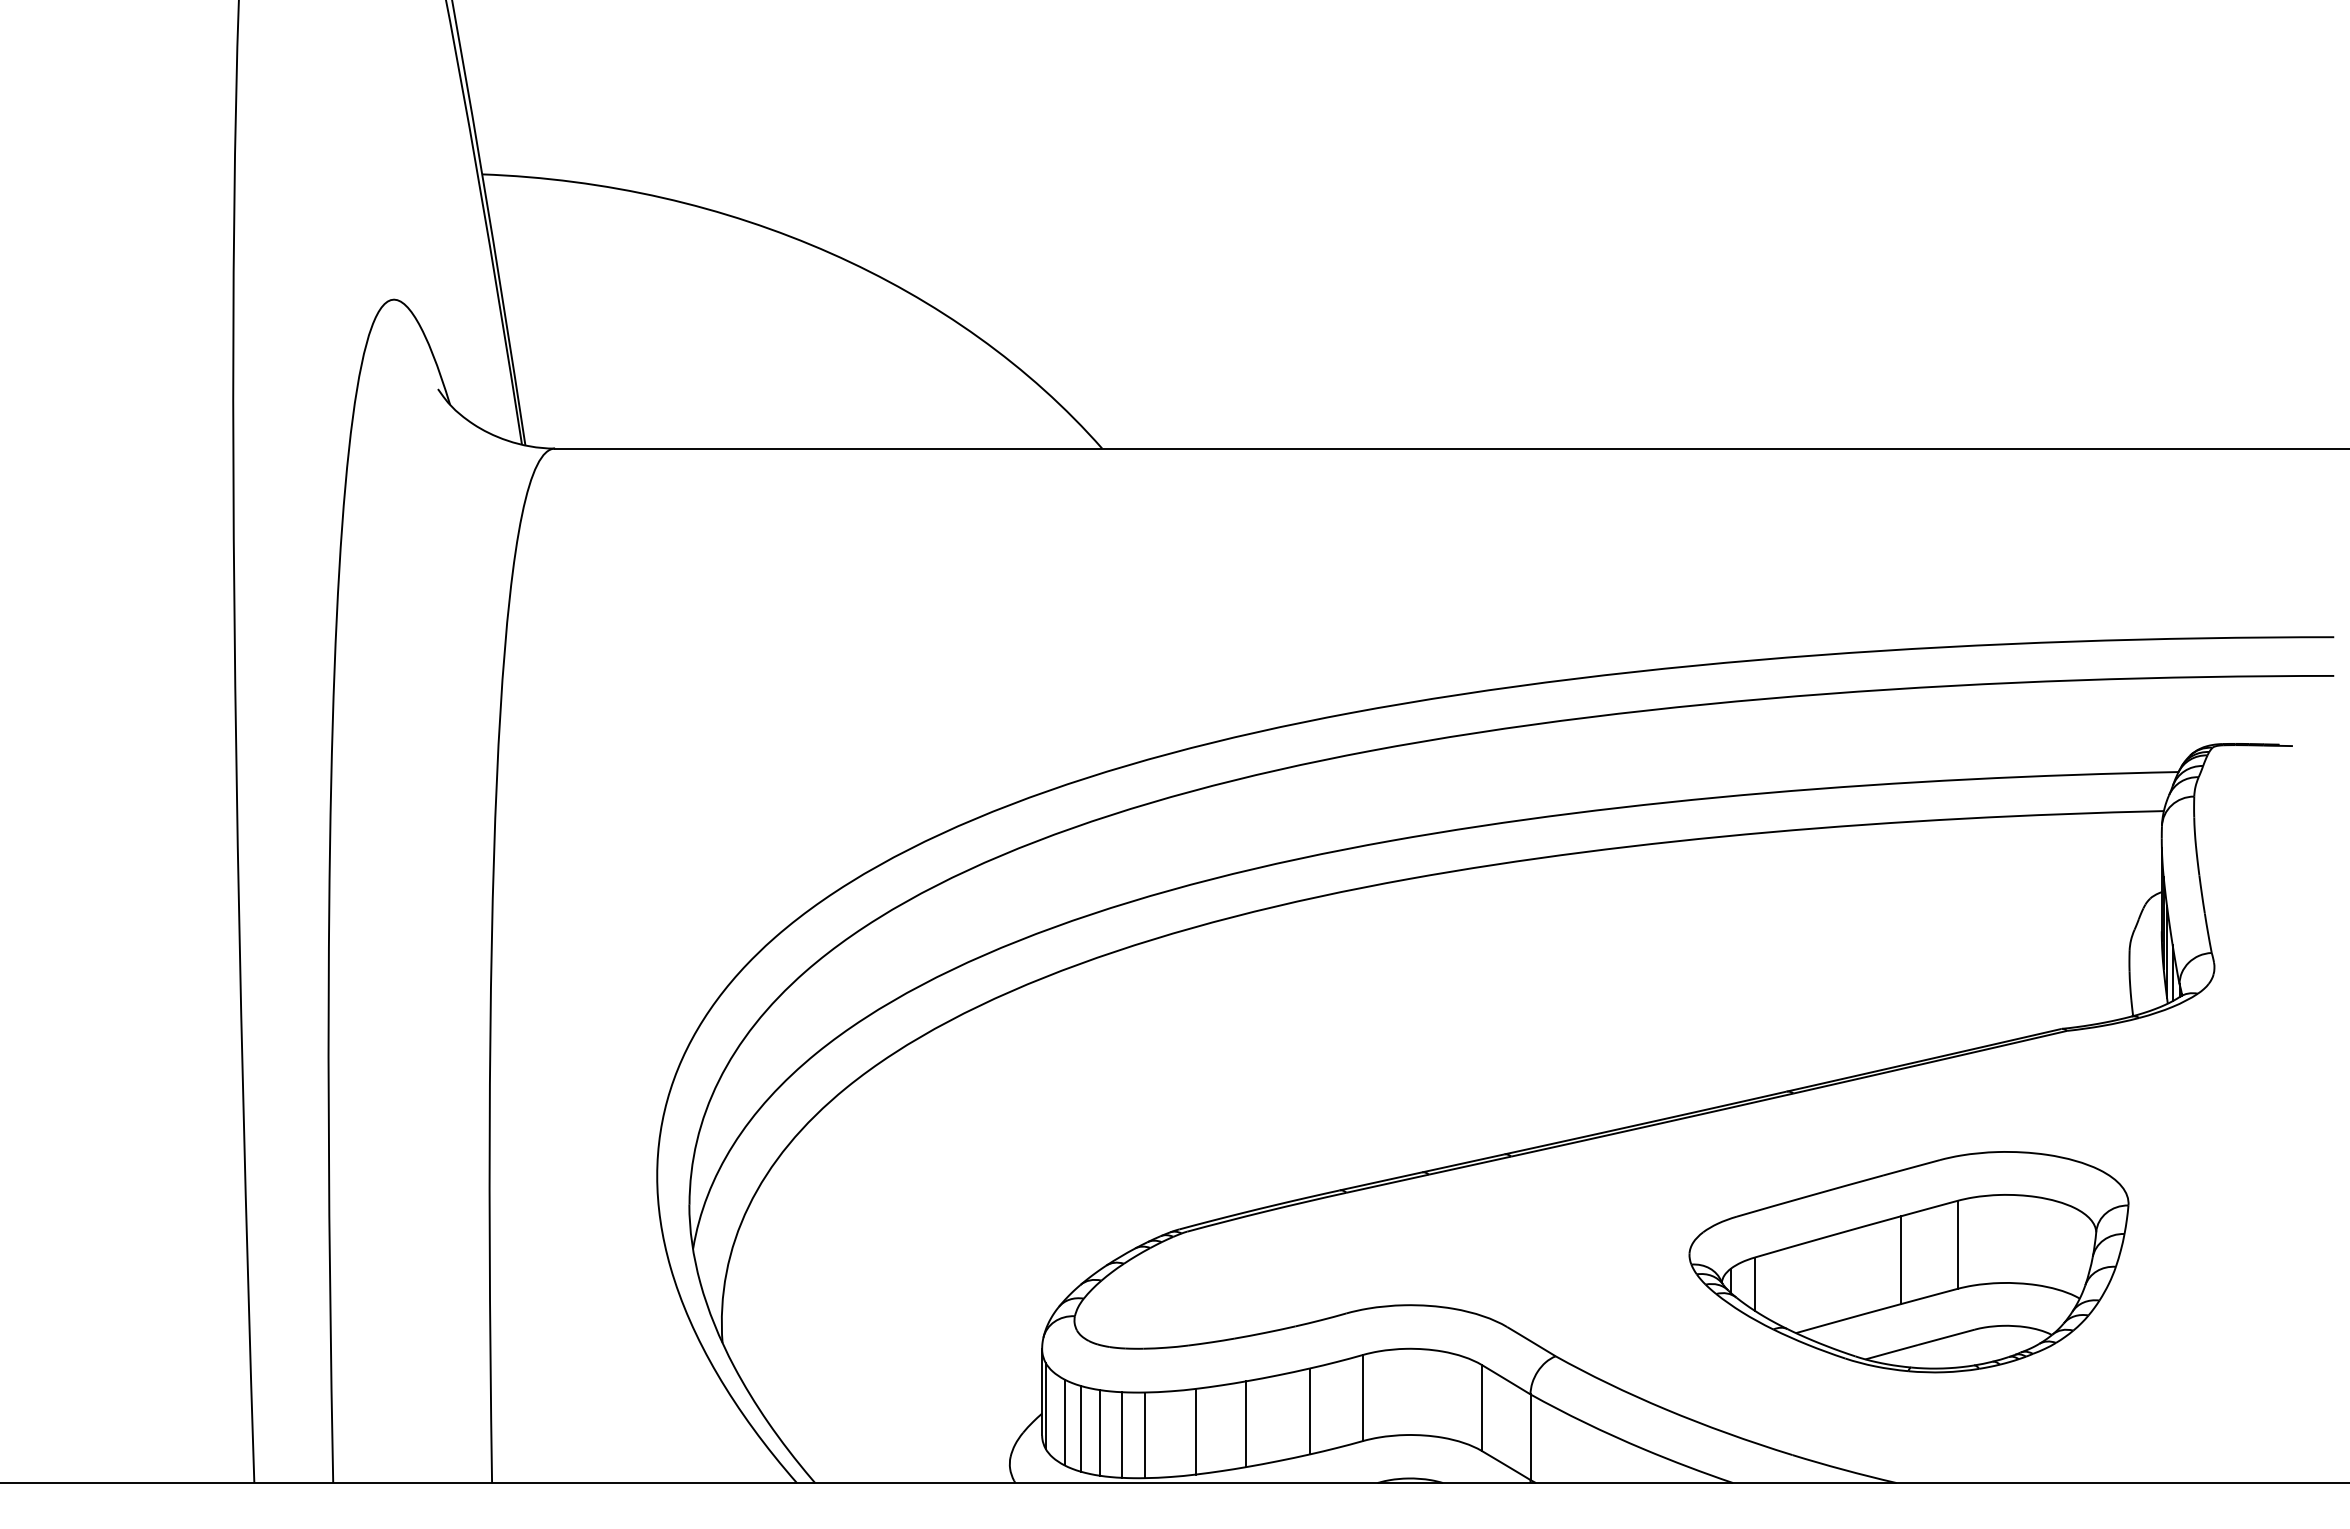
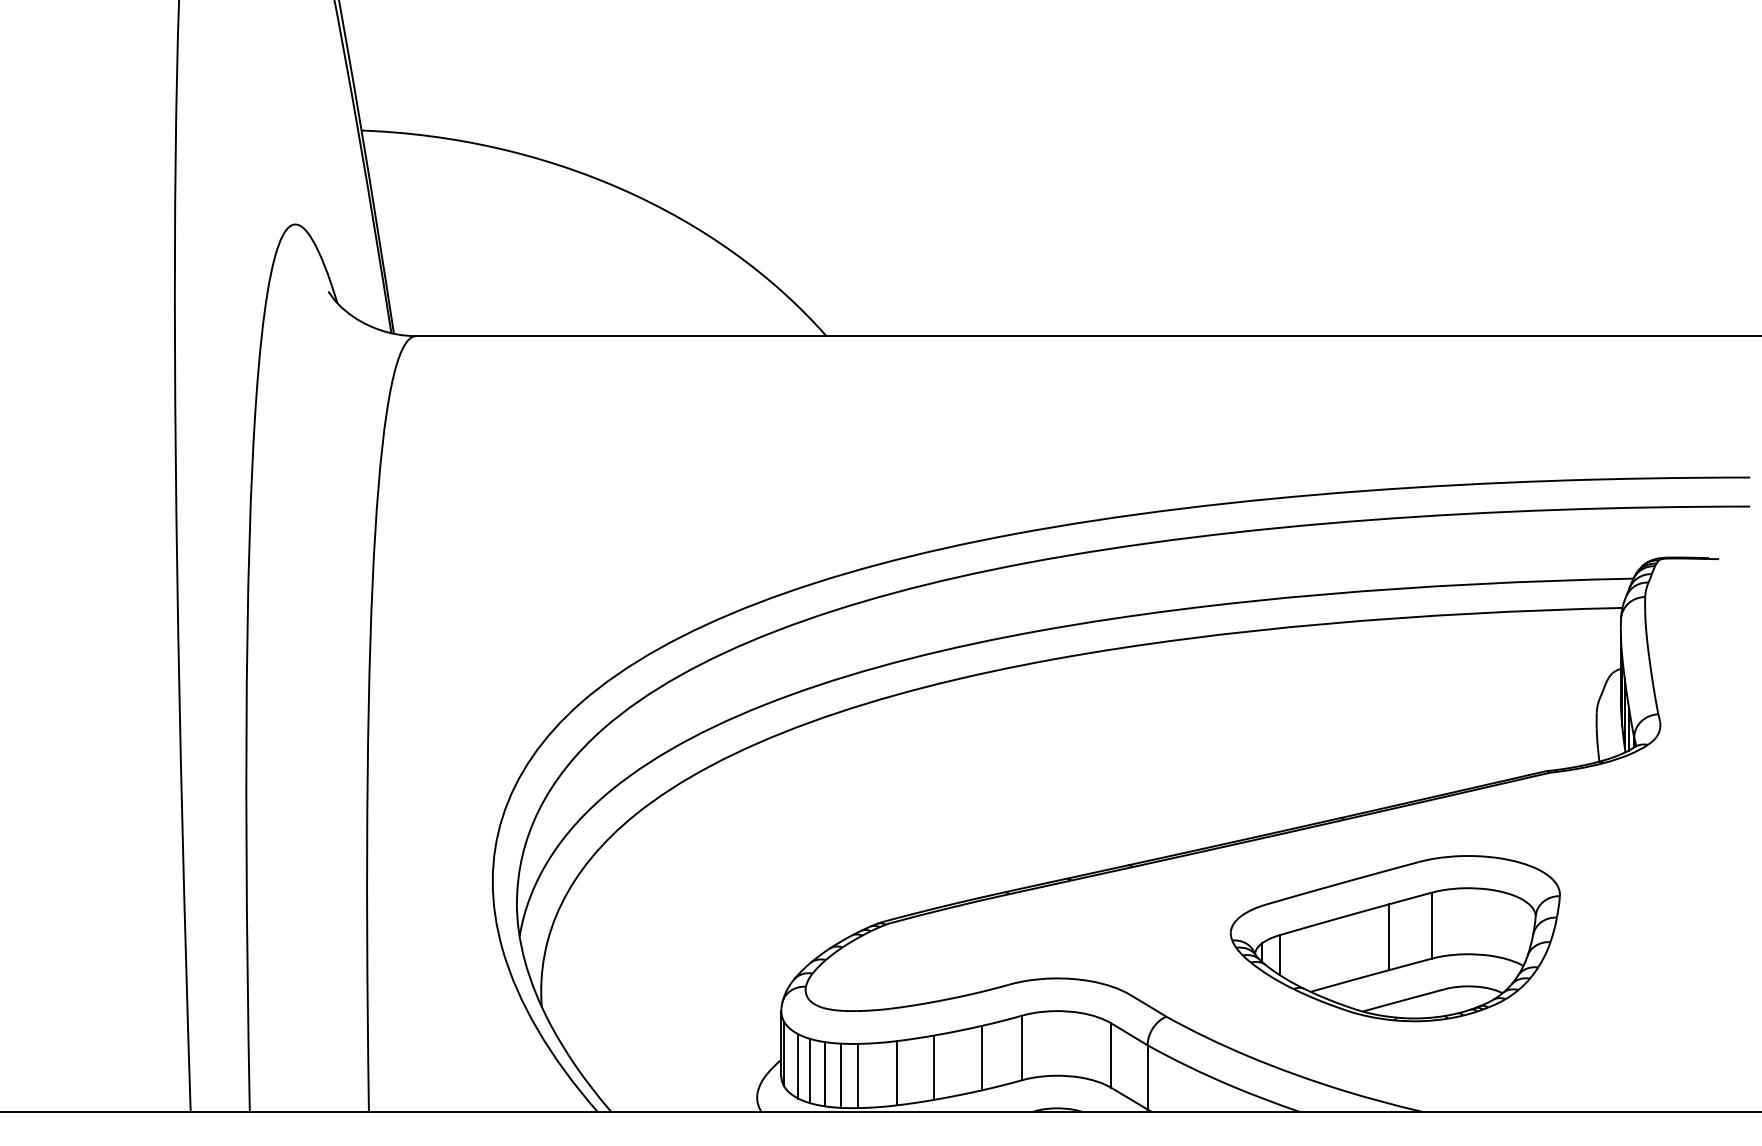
part: (1908, 1262) -> (1394, 938), moved

